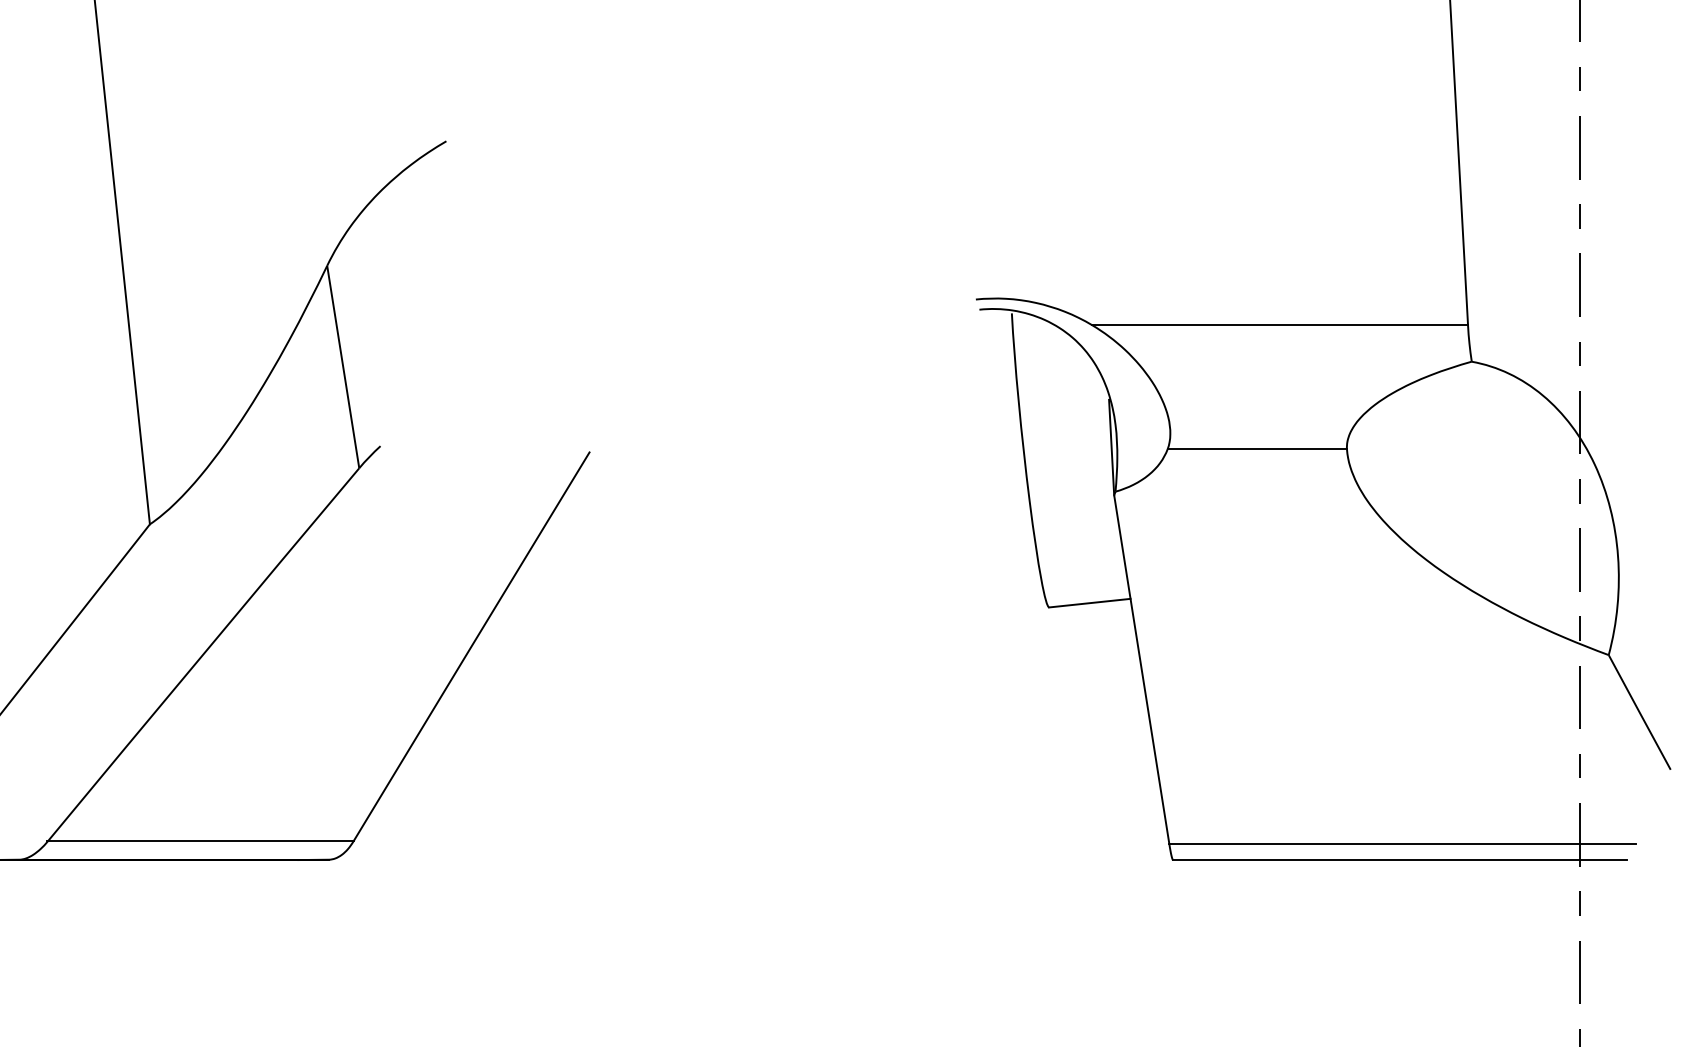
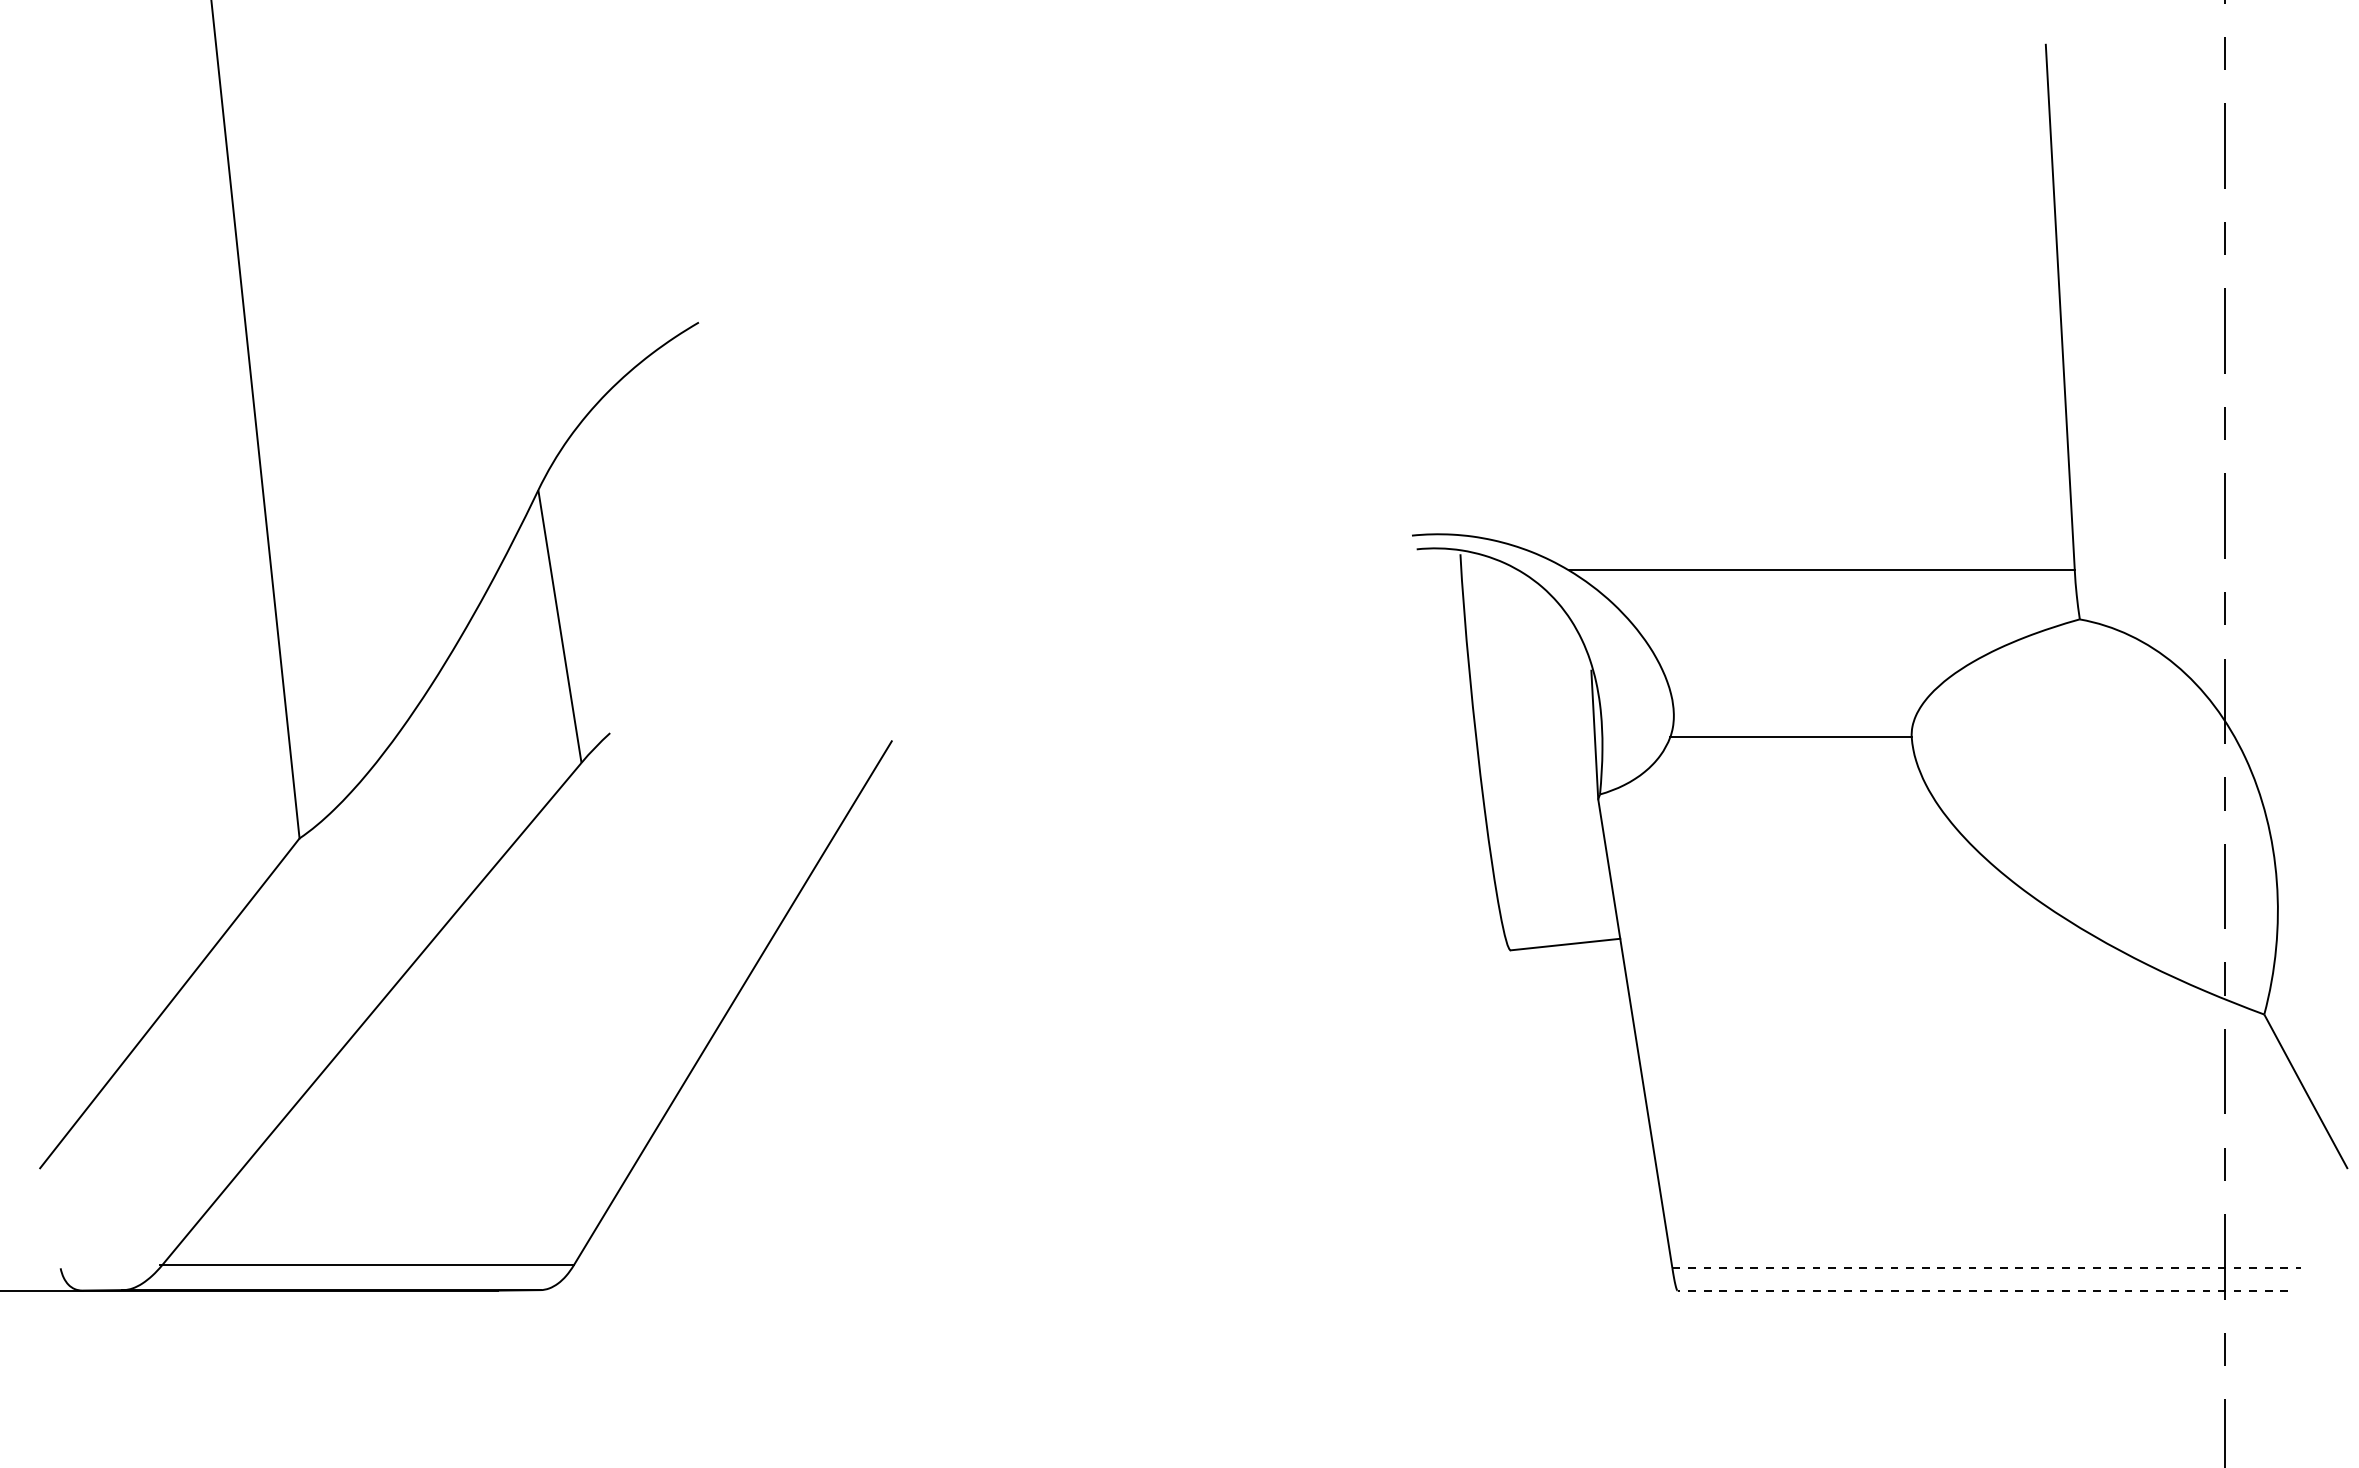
line: (1403, 843) -> (1987, 1268), solid -> dashed
line: (1399, 860) -> (1982, 1290), solid -> dashed

